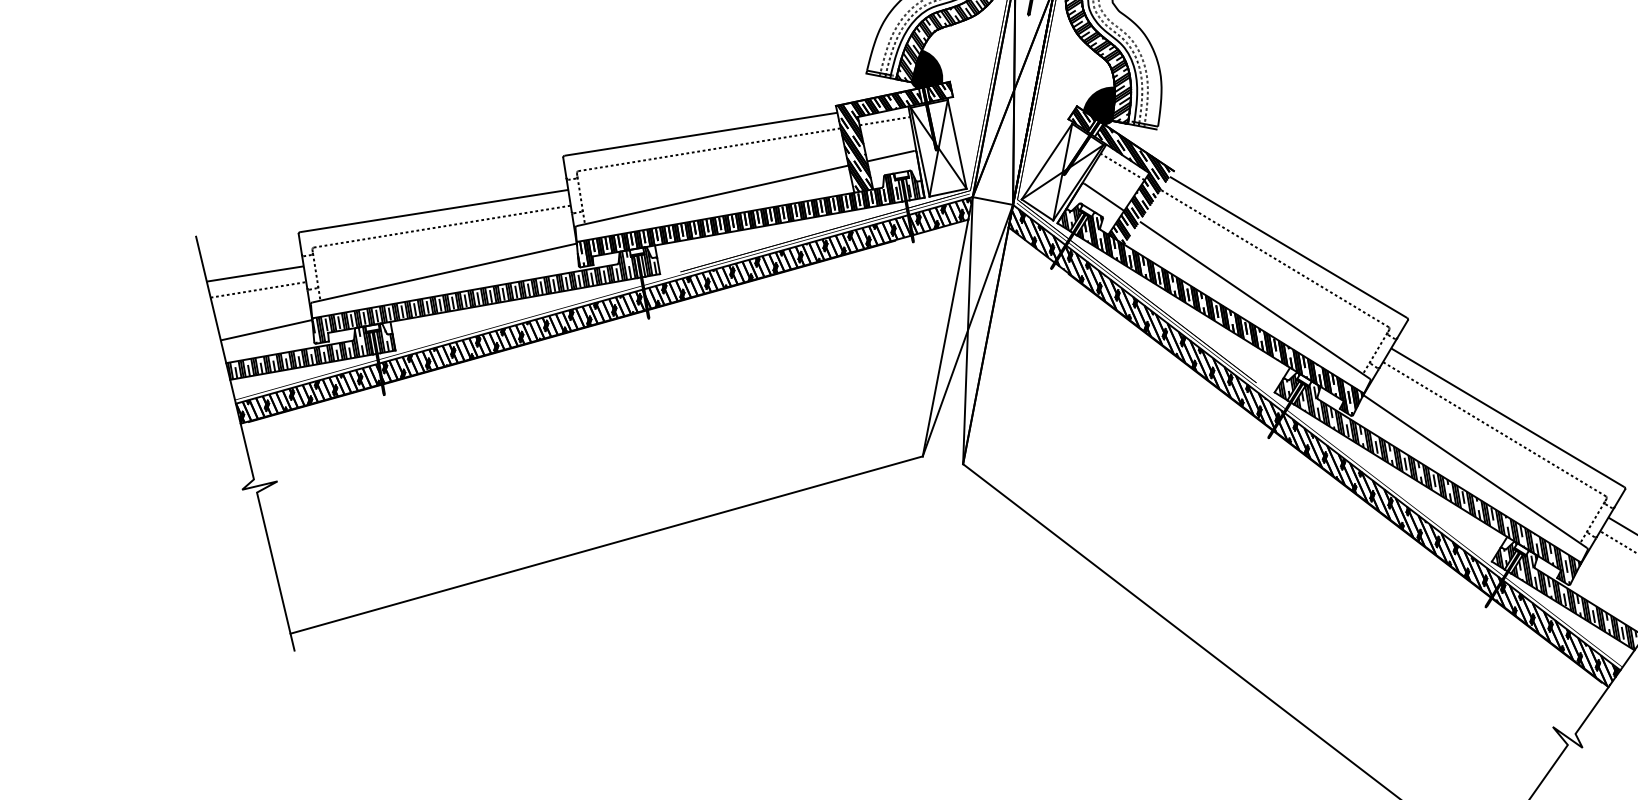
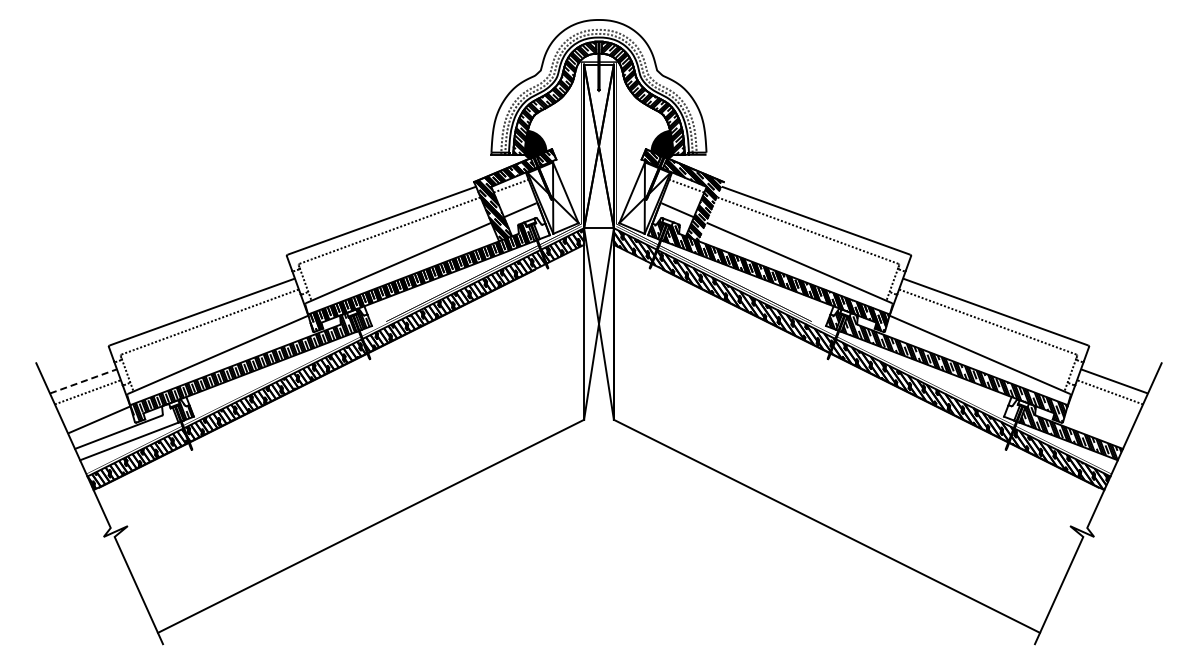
hatch: (916, 185) -> (542, 227), removed
line: (255, 274) -> (83, 381), solid -> dashed
hatch: (300, 354) -> (126, 432), removed
hatch: (1505, 554) -> (1012, 409), removed

